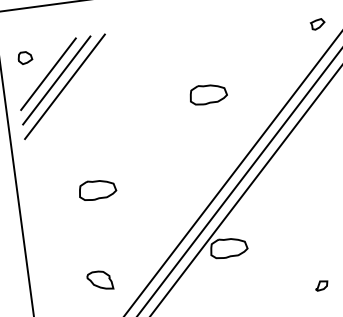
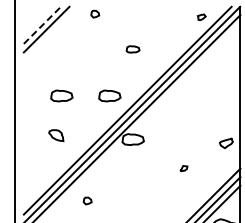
part: (25, 58) -> (95, 14), moved
line: (48, 74) -> (42, 25), solid -> dashed
line: (64, 86) -> (50, 33), removed
part: (207, 94) -> (132, 49), size x0.6
part: (178, 178) -> (109, 95), added
part: (100, 280) -> (56, 135), moved

